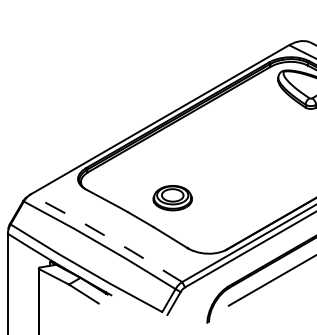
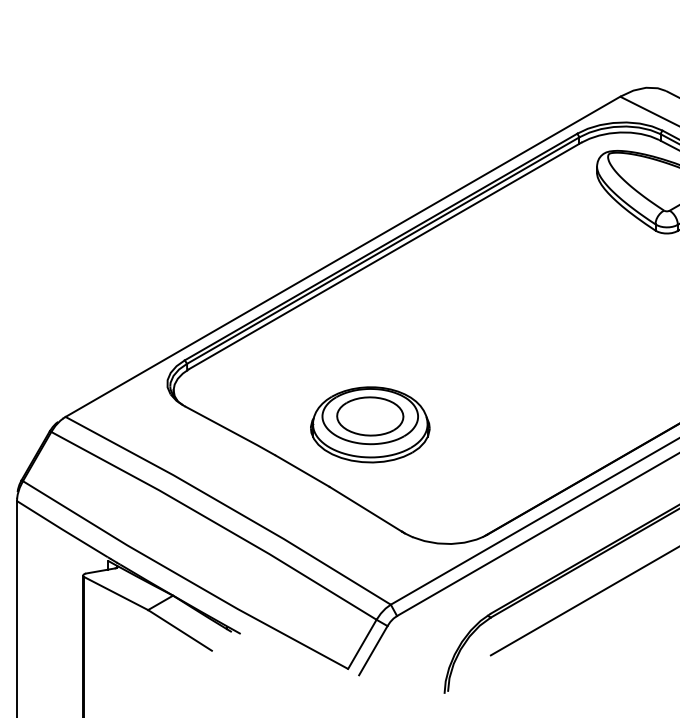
part: (172, 197) -> (370, 423), size x1.43
line: (106, 236) -> (228, 506), dashed -> solid

